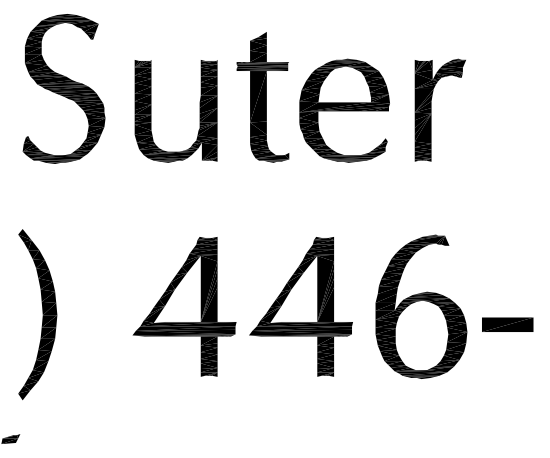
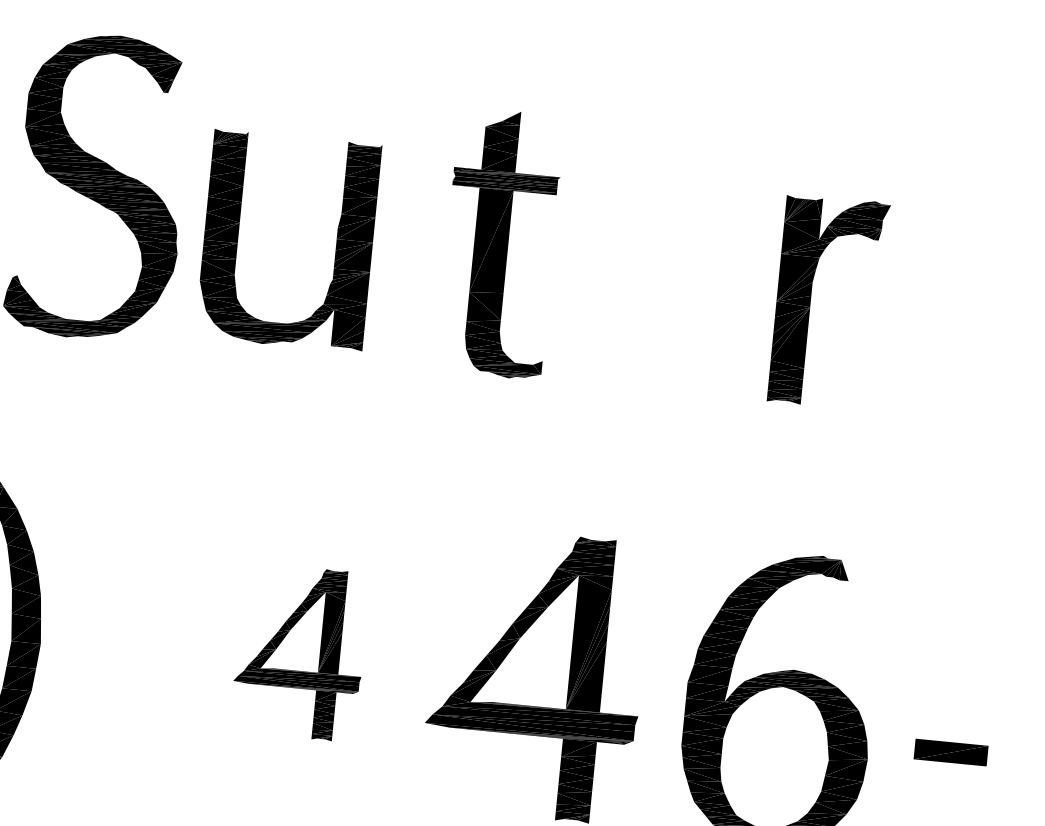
part: (431, 109) -> (810, 298), moved
part: (344, 110) -> (662, 286), removed
part: (151, 111) -> (238, 236), moved
part: (184, 306) -> (300, 651), size x0.6
part: (507, 324) -> (950, 752), size x0.7

